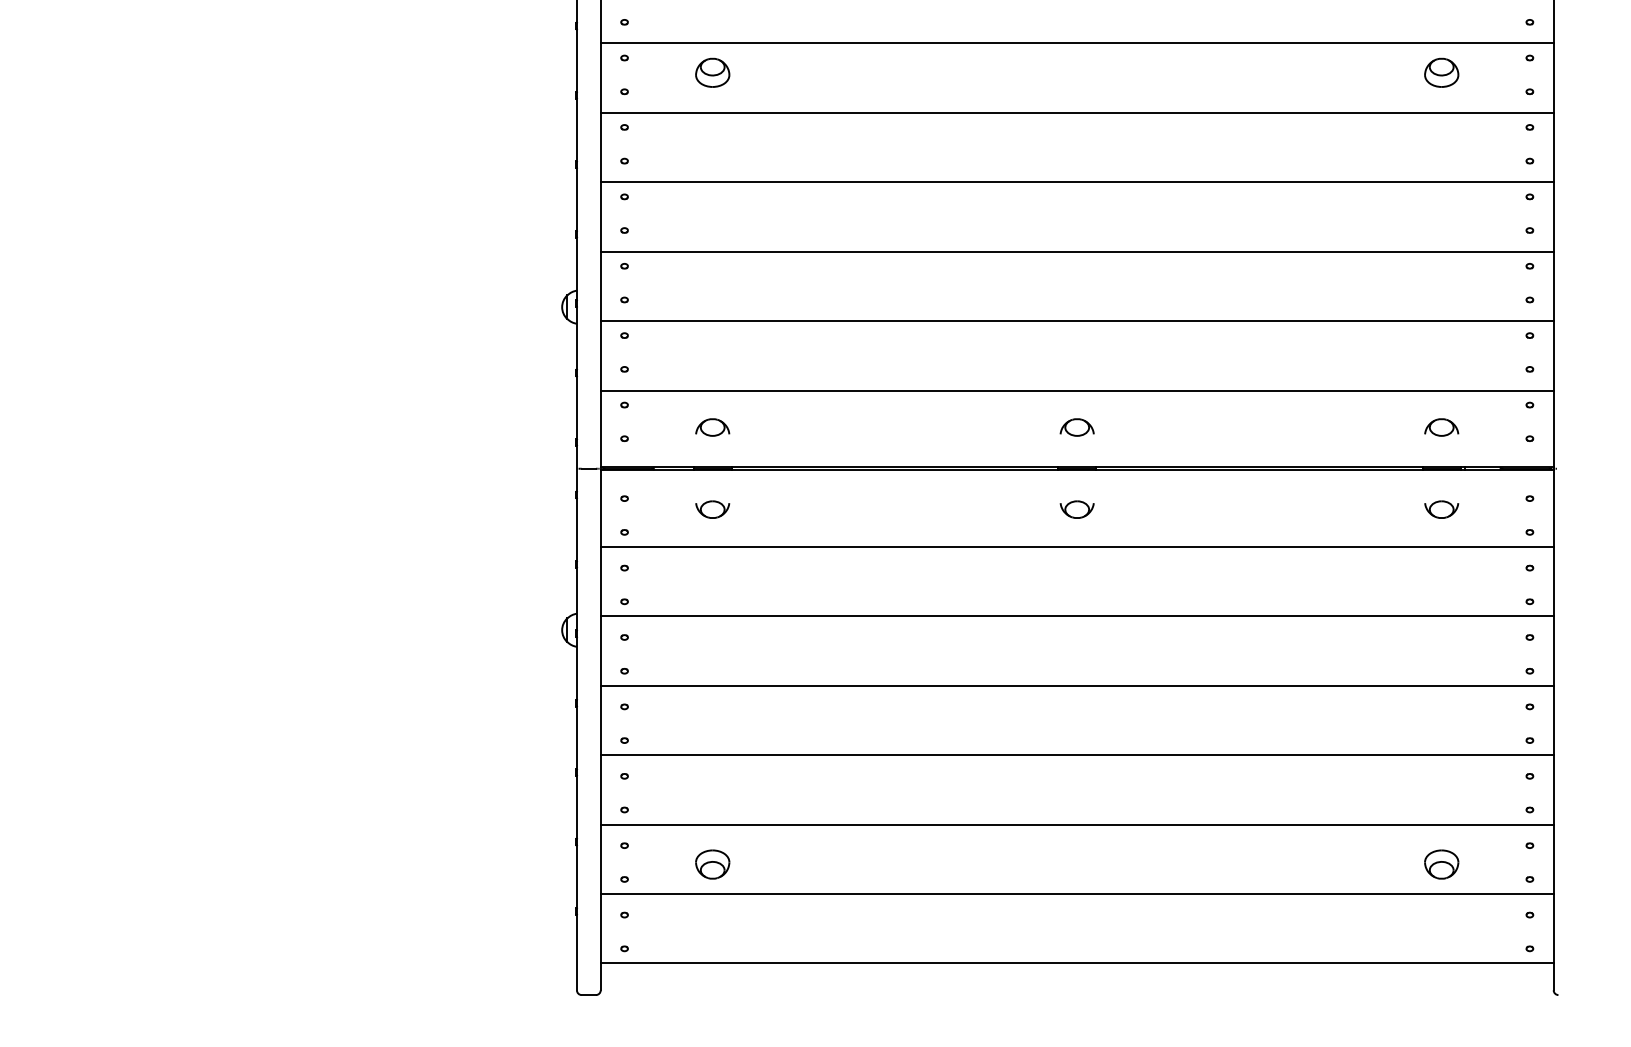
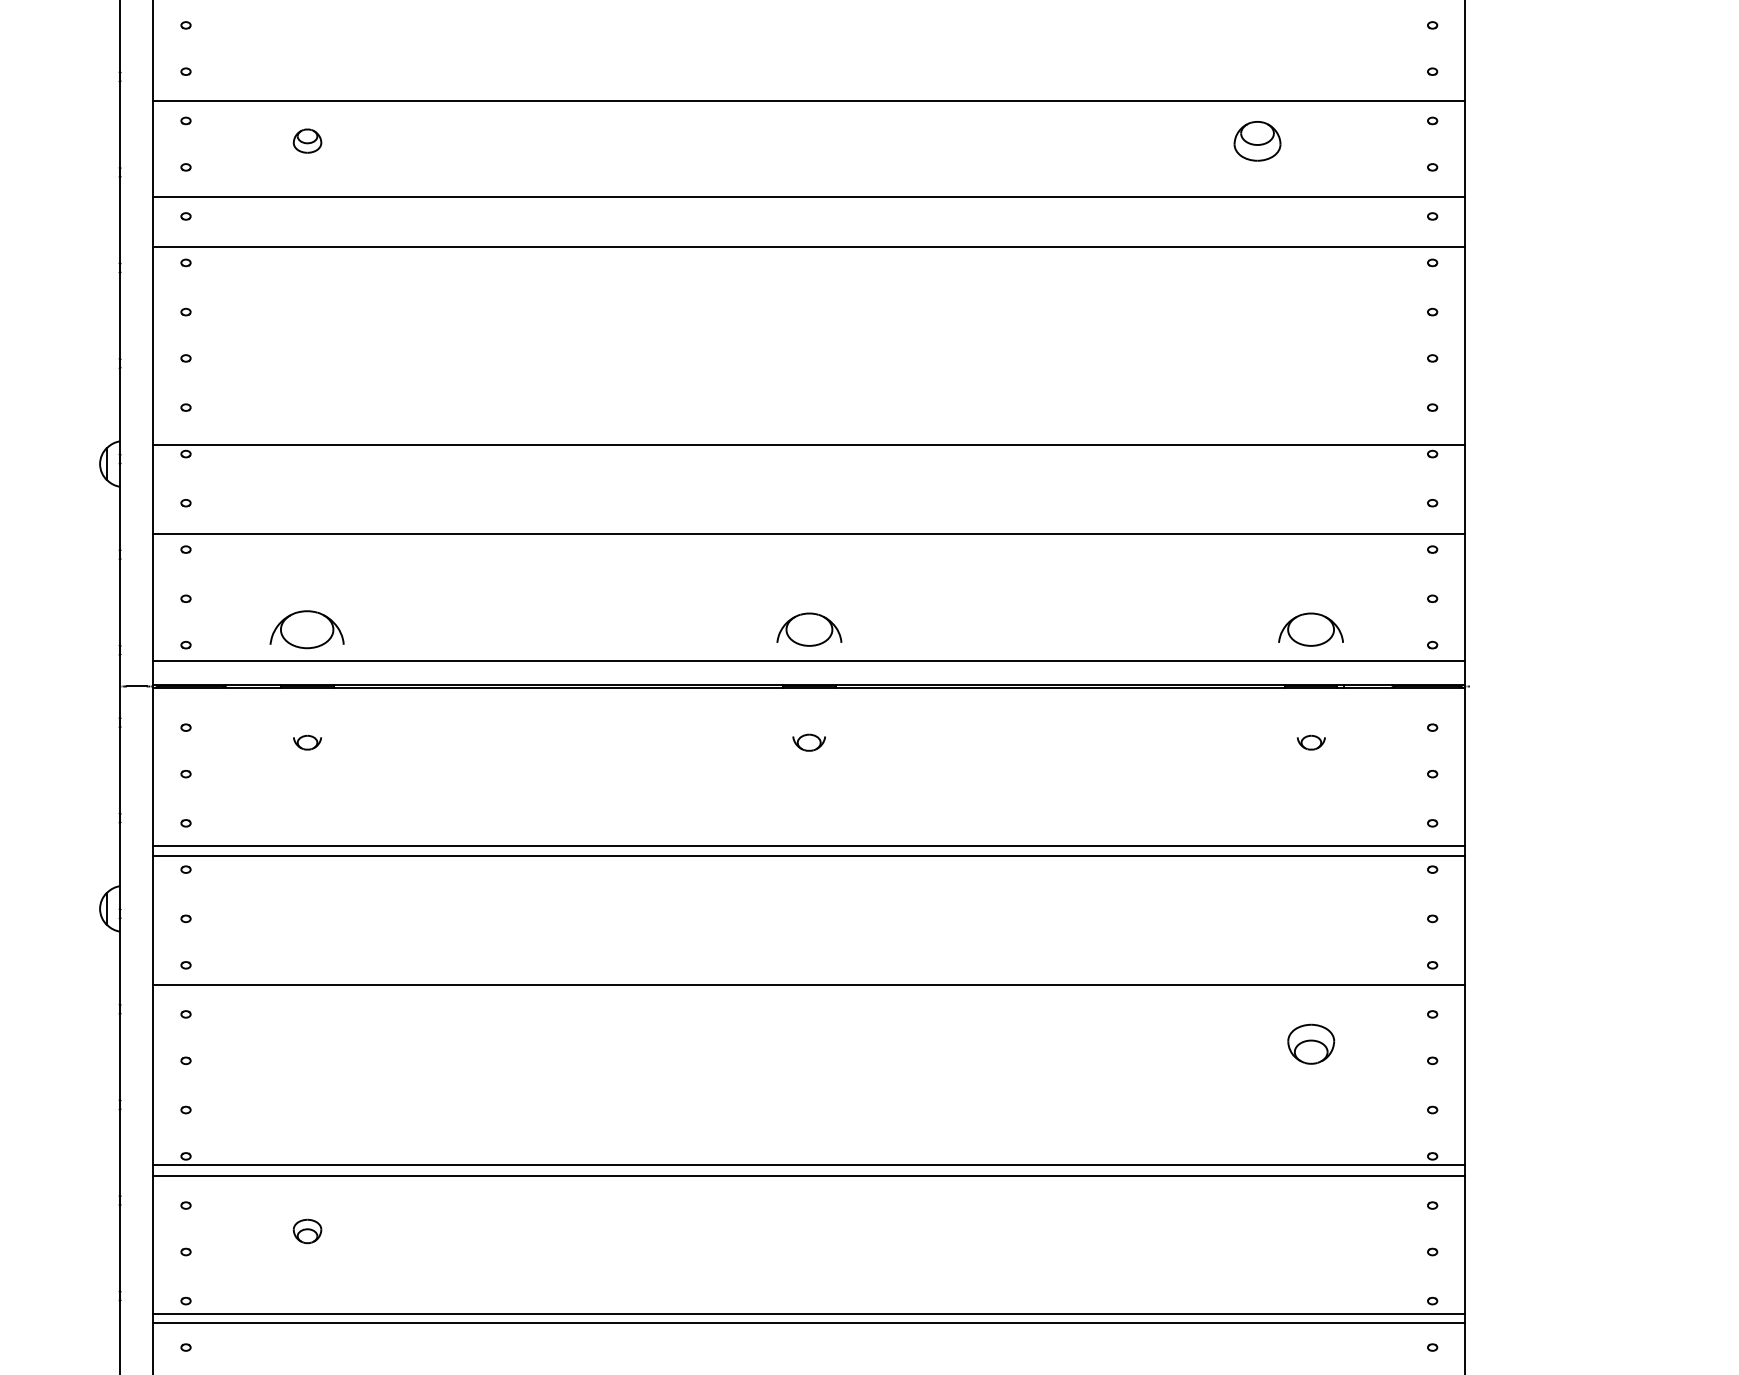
part: (712, 72) -> (307, 140), size x0.6
part: (1441, 72) -> (1257, 140), moved
line: (1076, 182) -> (808, 246), moved
line: (1076, 251) -> (808, 445), moved
line: (1076, 321) -> (808, 534), moved
line: (1076, 390) -> (808, 661), moved
part: (712, 427) -> (307, 629), size x1.6
part: (1076, 427) -> (808, 629), size x1.4
part: (1441, 427) -> (1310, 629), size x1.4
part: (712, 509) -> (307, 742), size x0.6
part: (1076, 509) -> (808, 742), size x0.7
part: (1441, 509) -> (1310, 742), size x0.6
line: (1076, 546) -> (808, 855), moved
line: (1076, 616) -> (808, 845), moved
line: (1076, 755) -> (808, 1165), moved
part: (712, 864) -> (307, 1231), size x0.6
part: (1441, 864) -> (1310, 1044), moved
line: (1076, 893) -> (808, 1322), moved
line: (1076, 963) -> (808, 1314), moved

